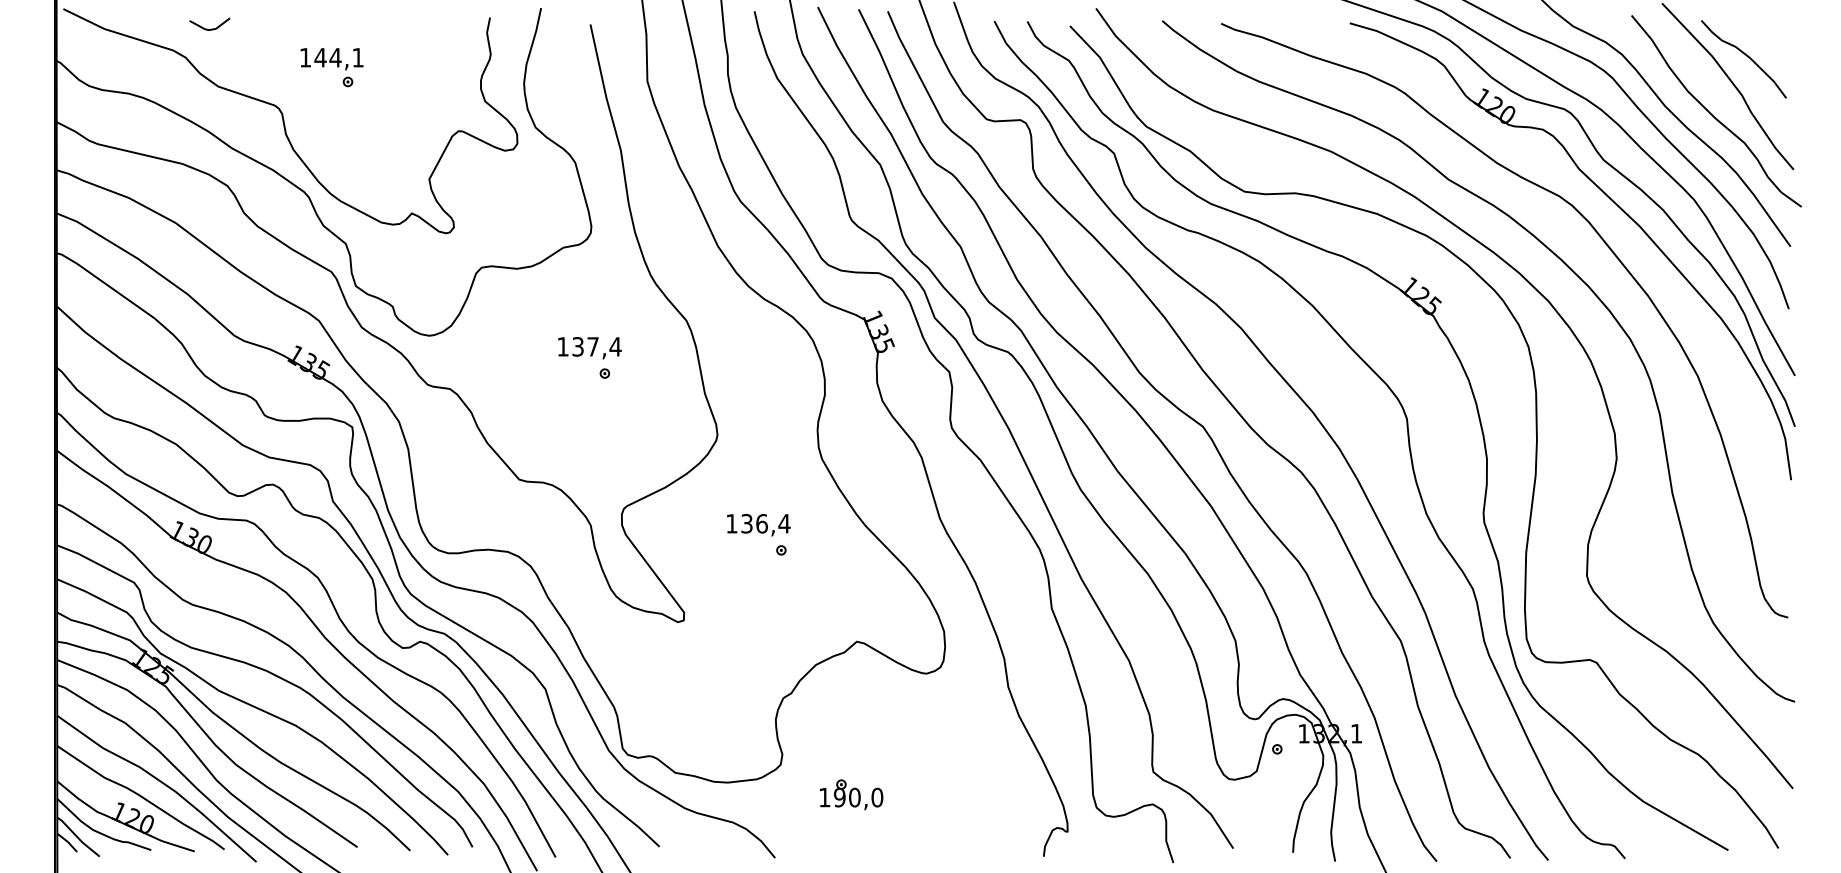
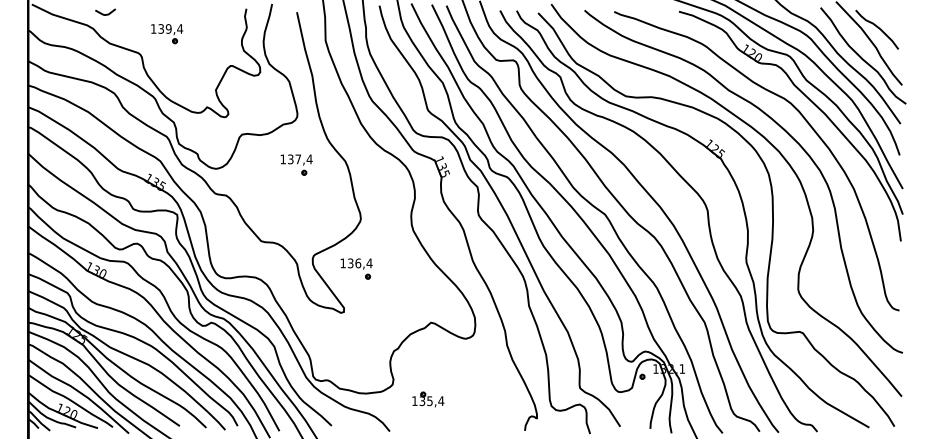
text: (338, 56) -> (170, 28), 144,1 -> 139,4
part: (589, 356) -> (296, 164), moved
part: (758, 533) -> (356, 268), moved
text: (857, 798) -> (431, 401), 190,0 -> 135,4

